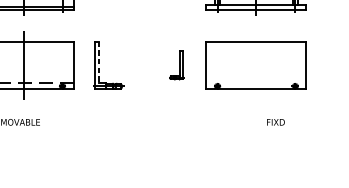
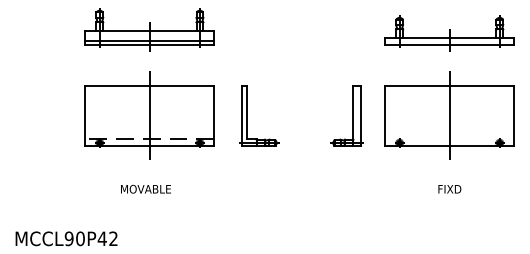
line: (98, 62) -> (246, 112), dashed -> solid
part: (176, 65) -> (346, 115), size x1.67
line: (256, 65) -> (449, 115), added
text: (275, 122) -> (449, 189), moved

